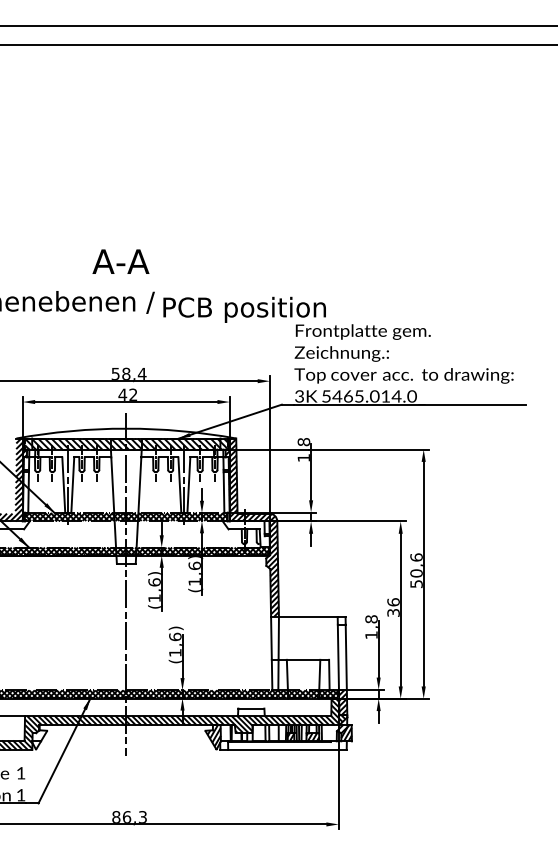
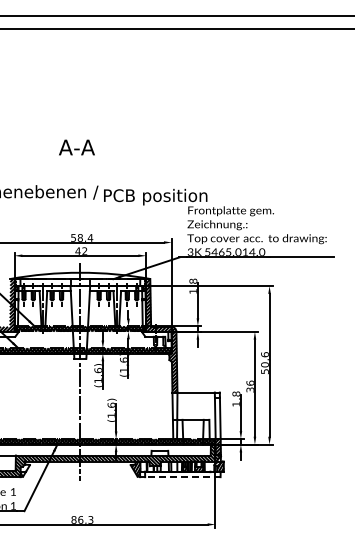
text: (120, 261) -> (76, 147), moved
hatch: (124, 444) -> (79, 282), removed
line: (286, 750) -> (182, 477), solid -> dashed

